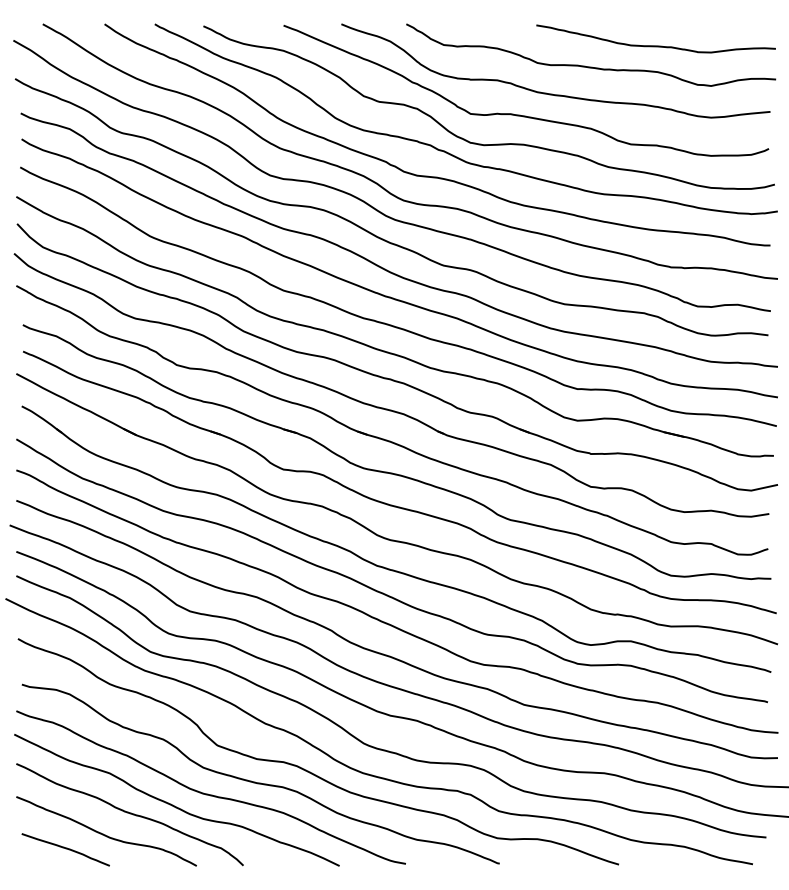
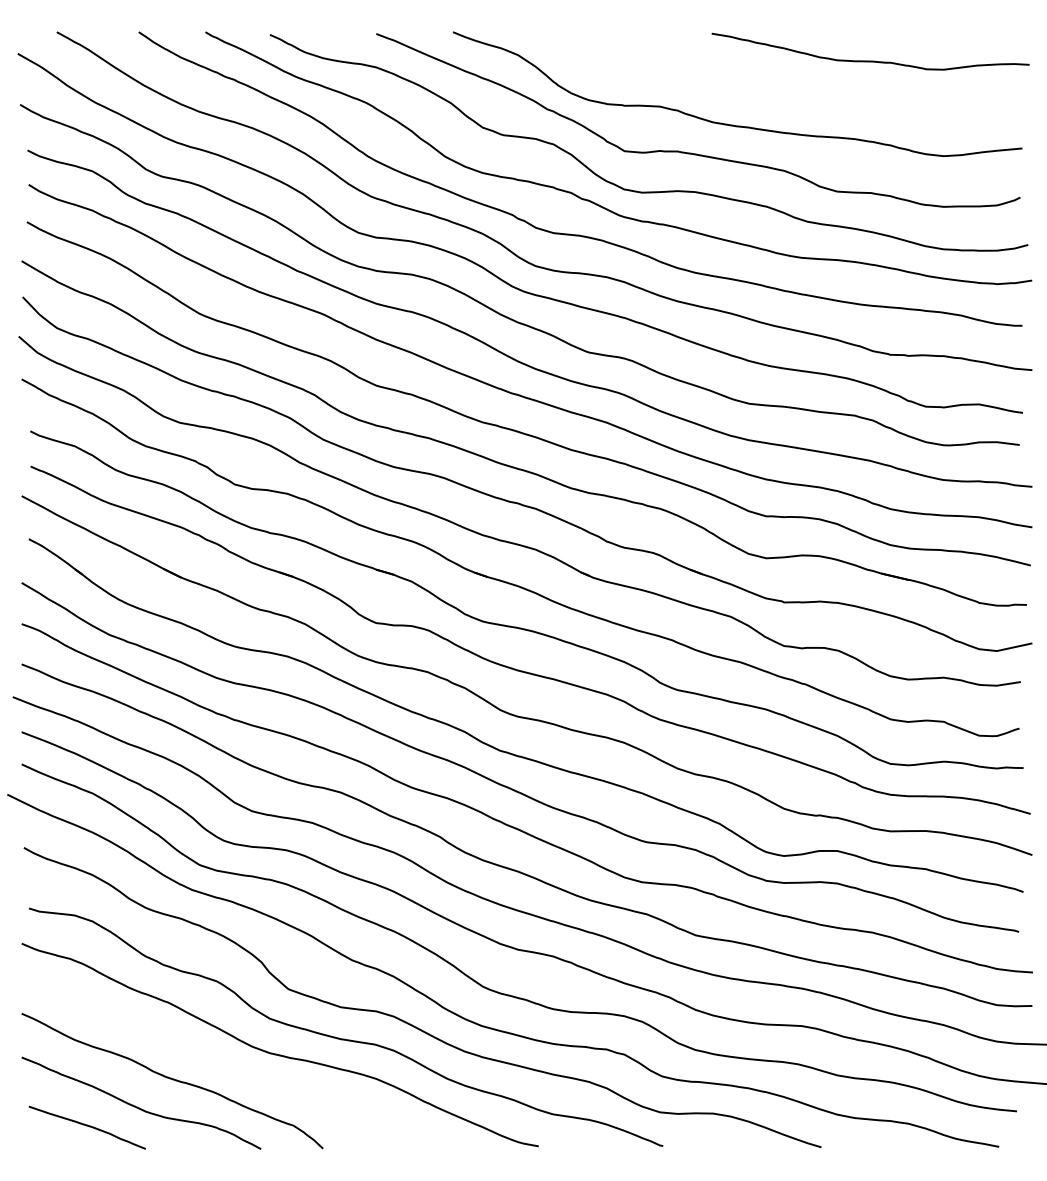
curve: (591, 66) -> (784, 88), removed
curve: (173, 805) -> (230, 1068), removed

